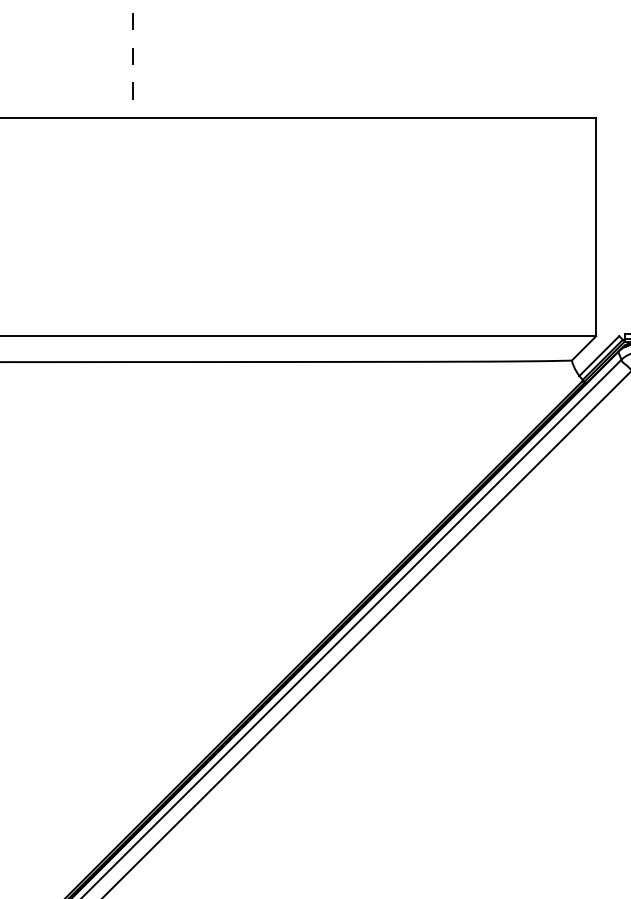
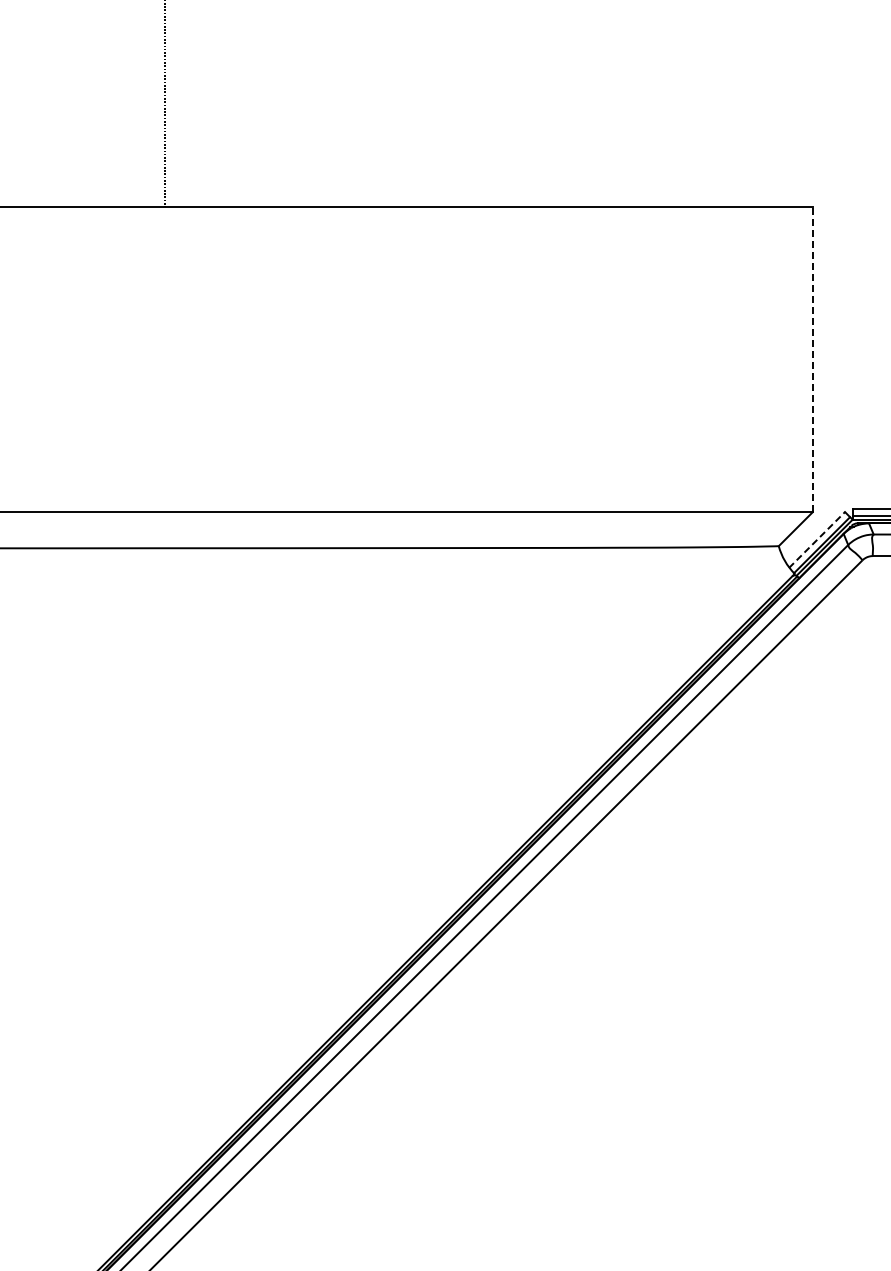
line: (595, 226) -> (812, 359), solid -> dashed
line: (598, 356) -> (816, 540), solid -> dashed

